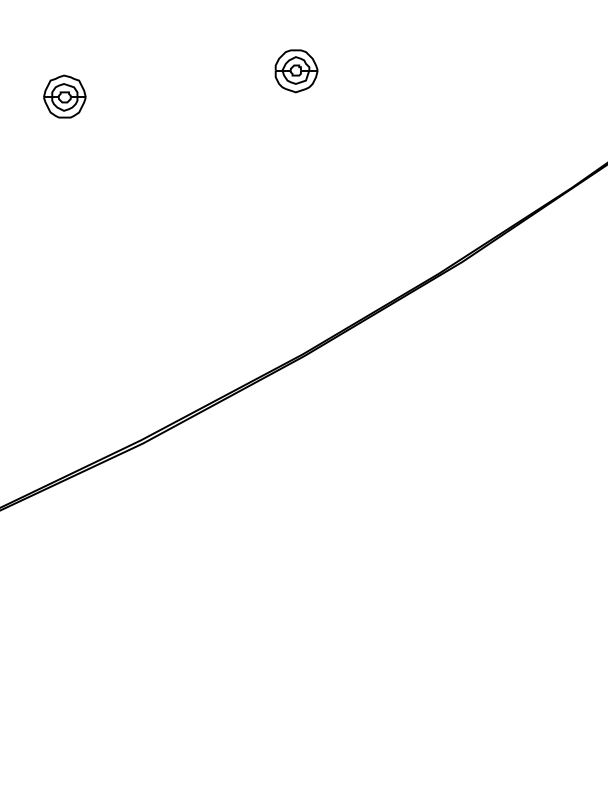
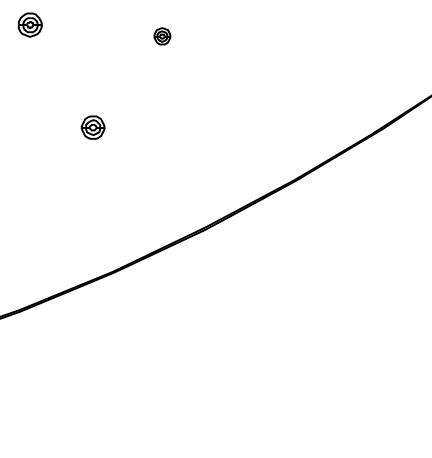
part: (294, 69) -> (290, 21), removed
part: (65, 94) -> (162, 35), size x0.7

